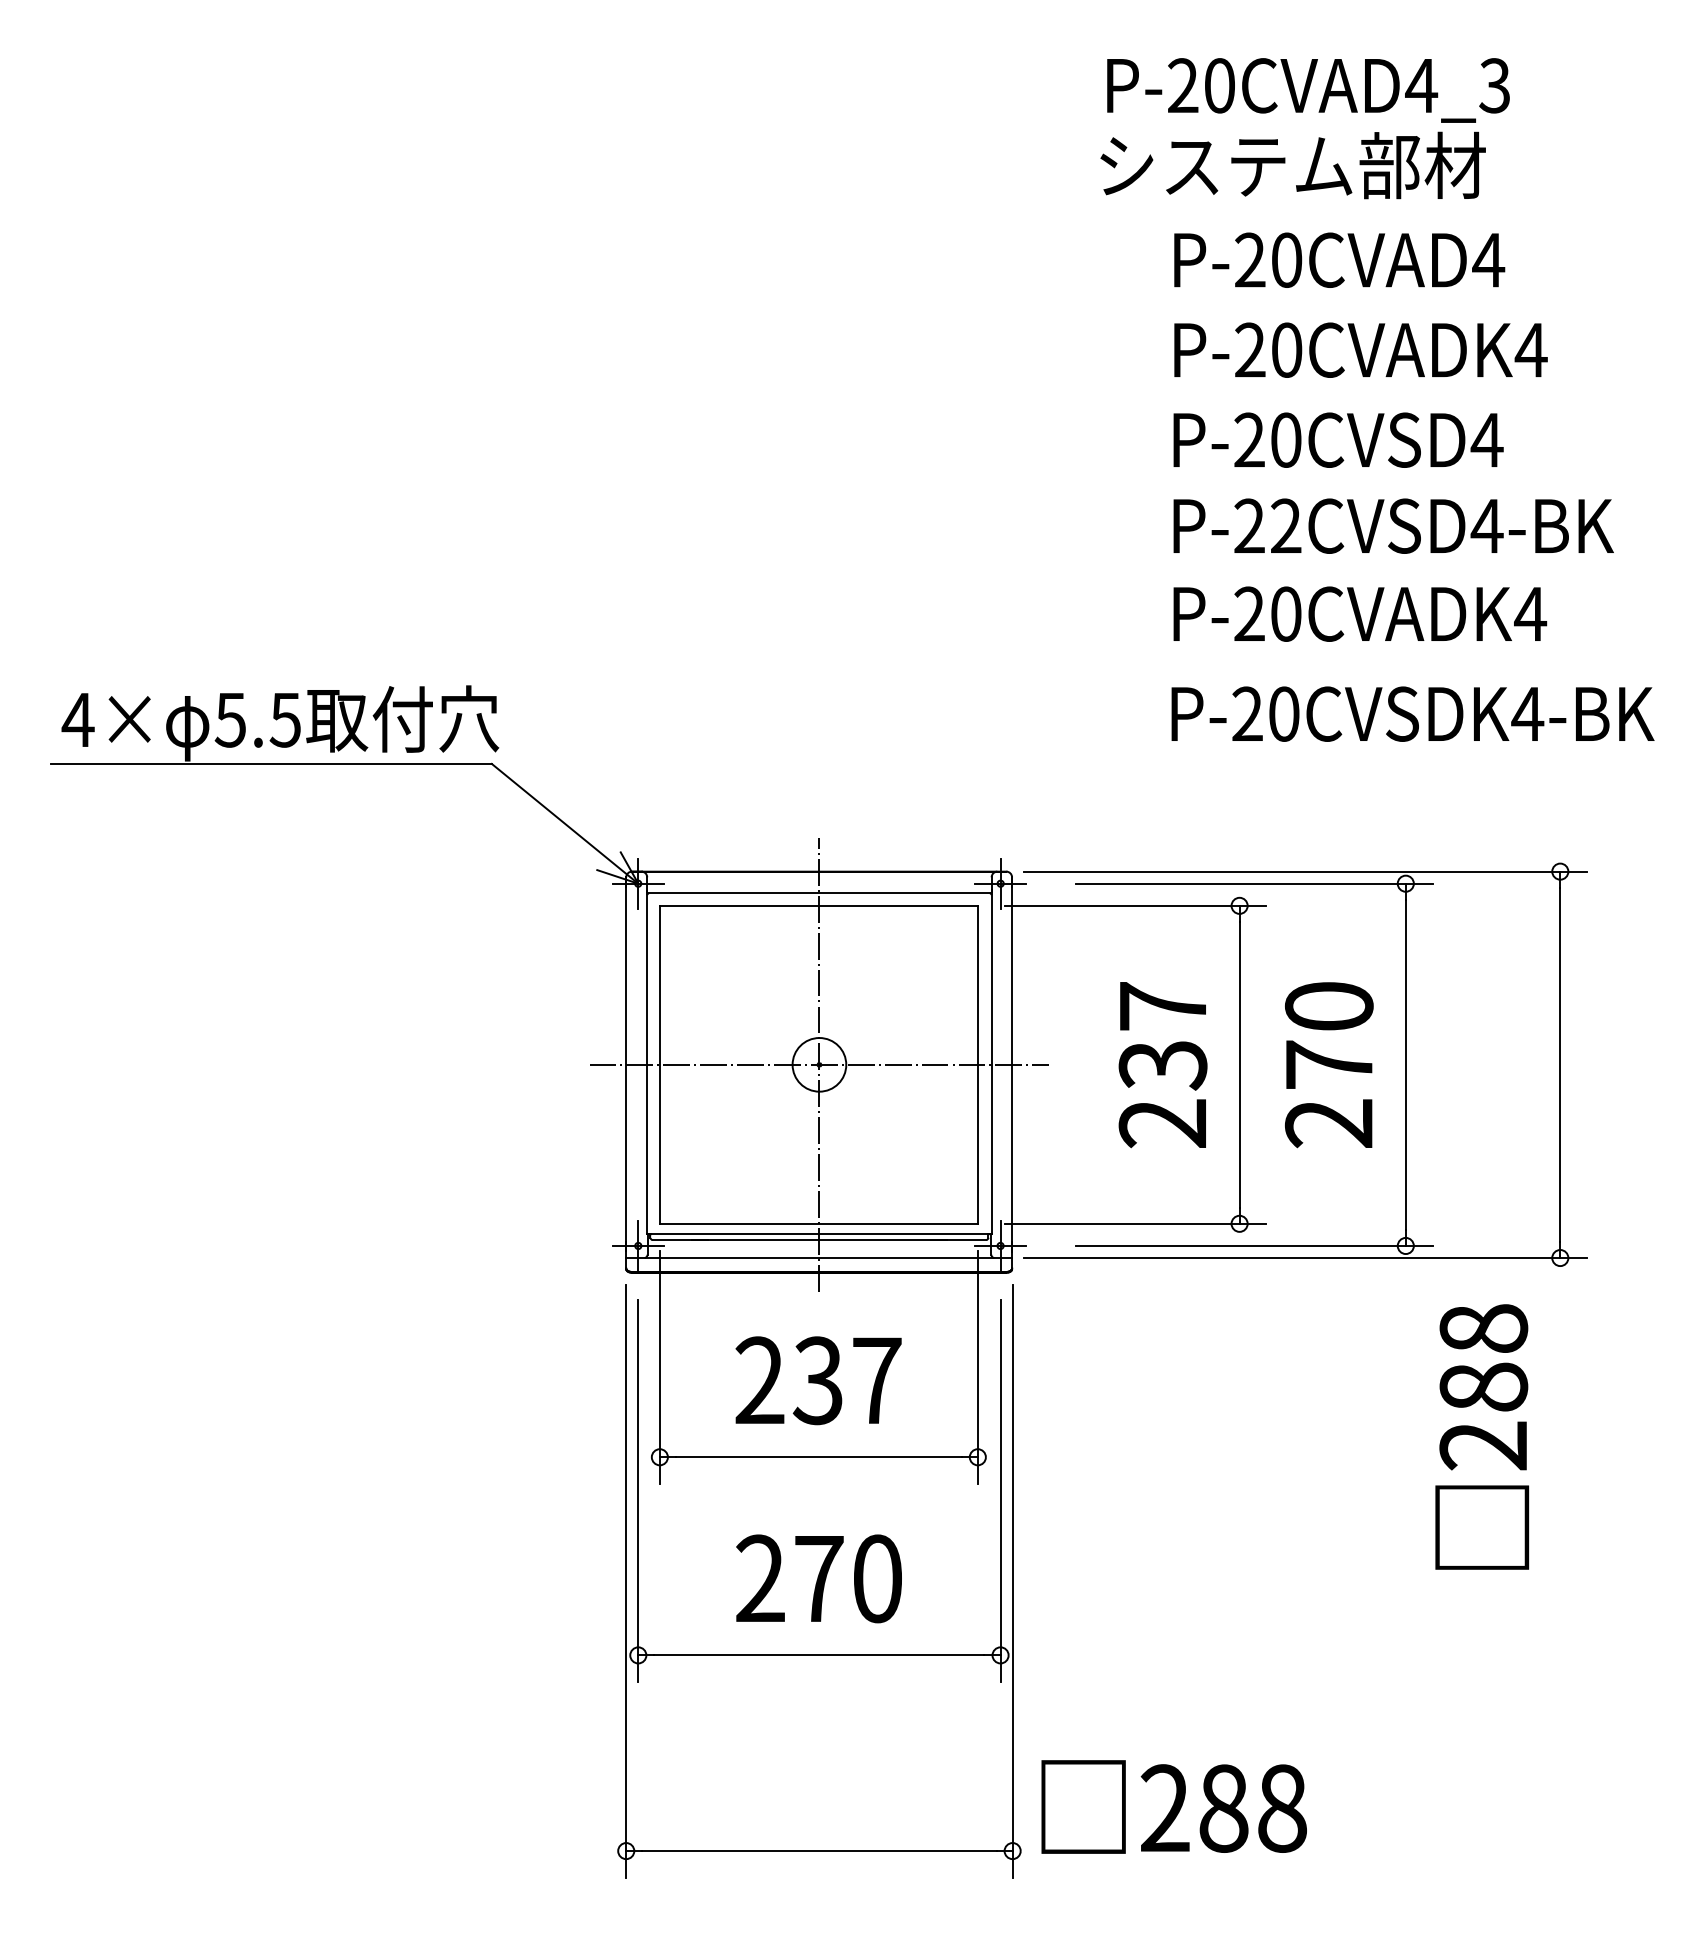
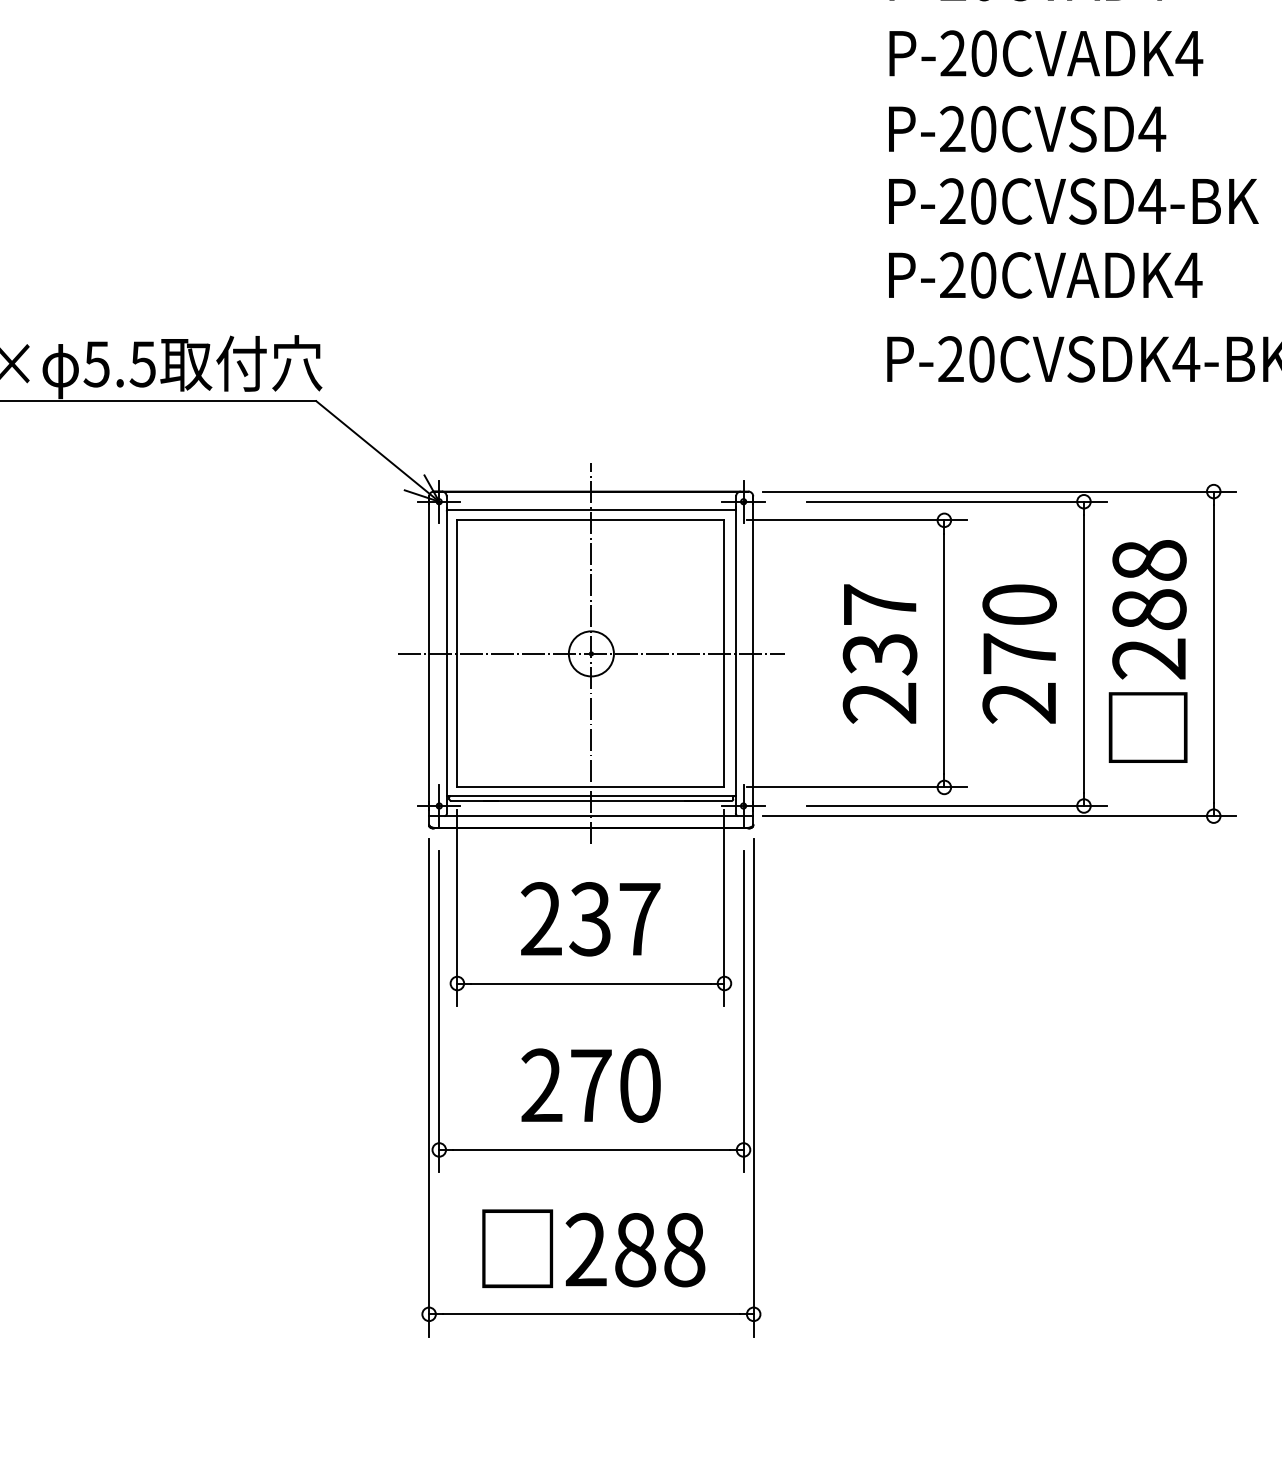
text: (1286, 525) -> (983, 200), P-22CVSD4-BK -> P-20CVSD4-BK
text: (1482, 1436) -> (1148, 651), moved
text: (1173, 1806) -> (593, 1248), moved

